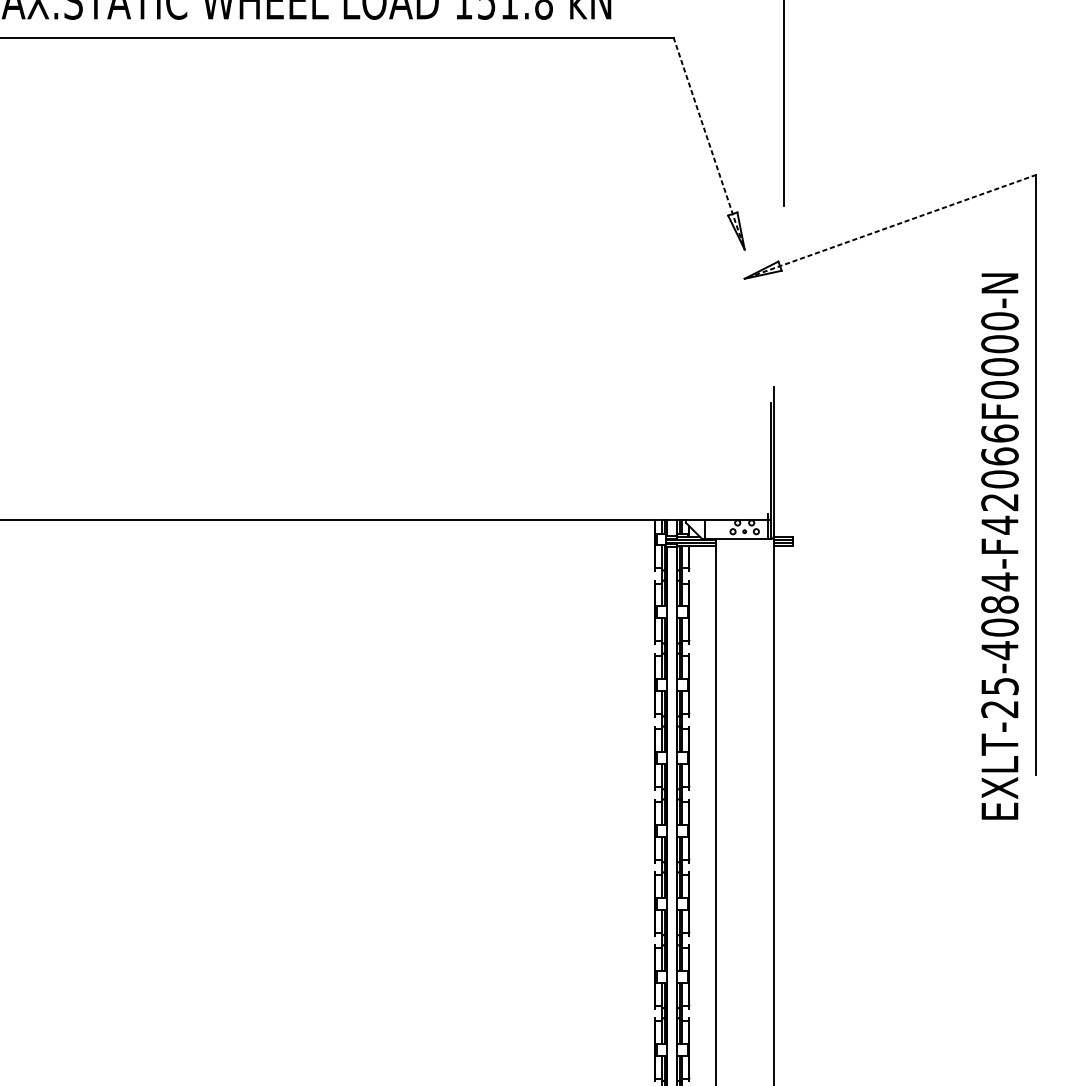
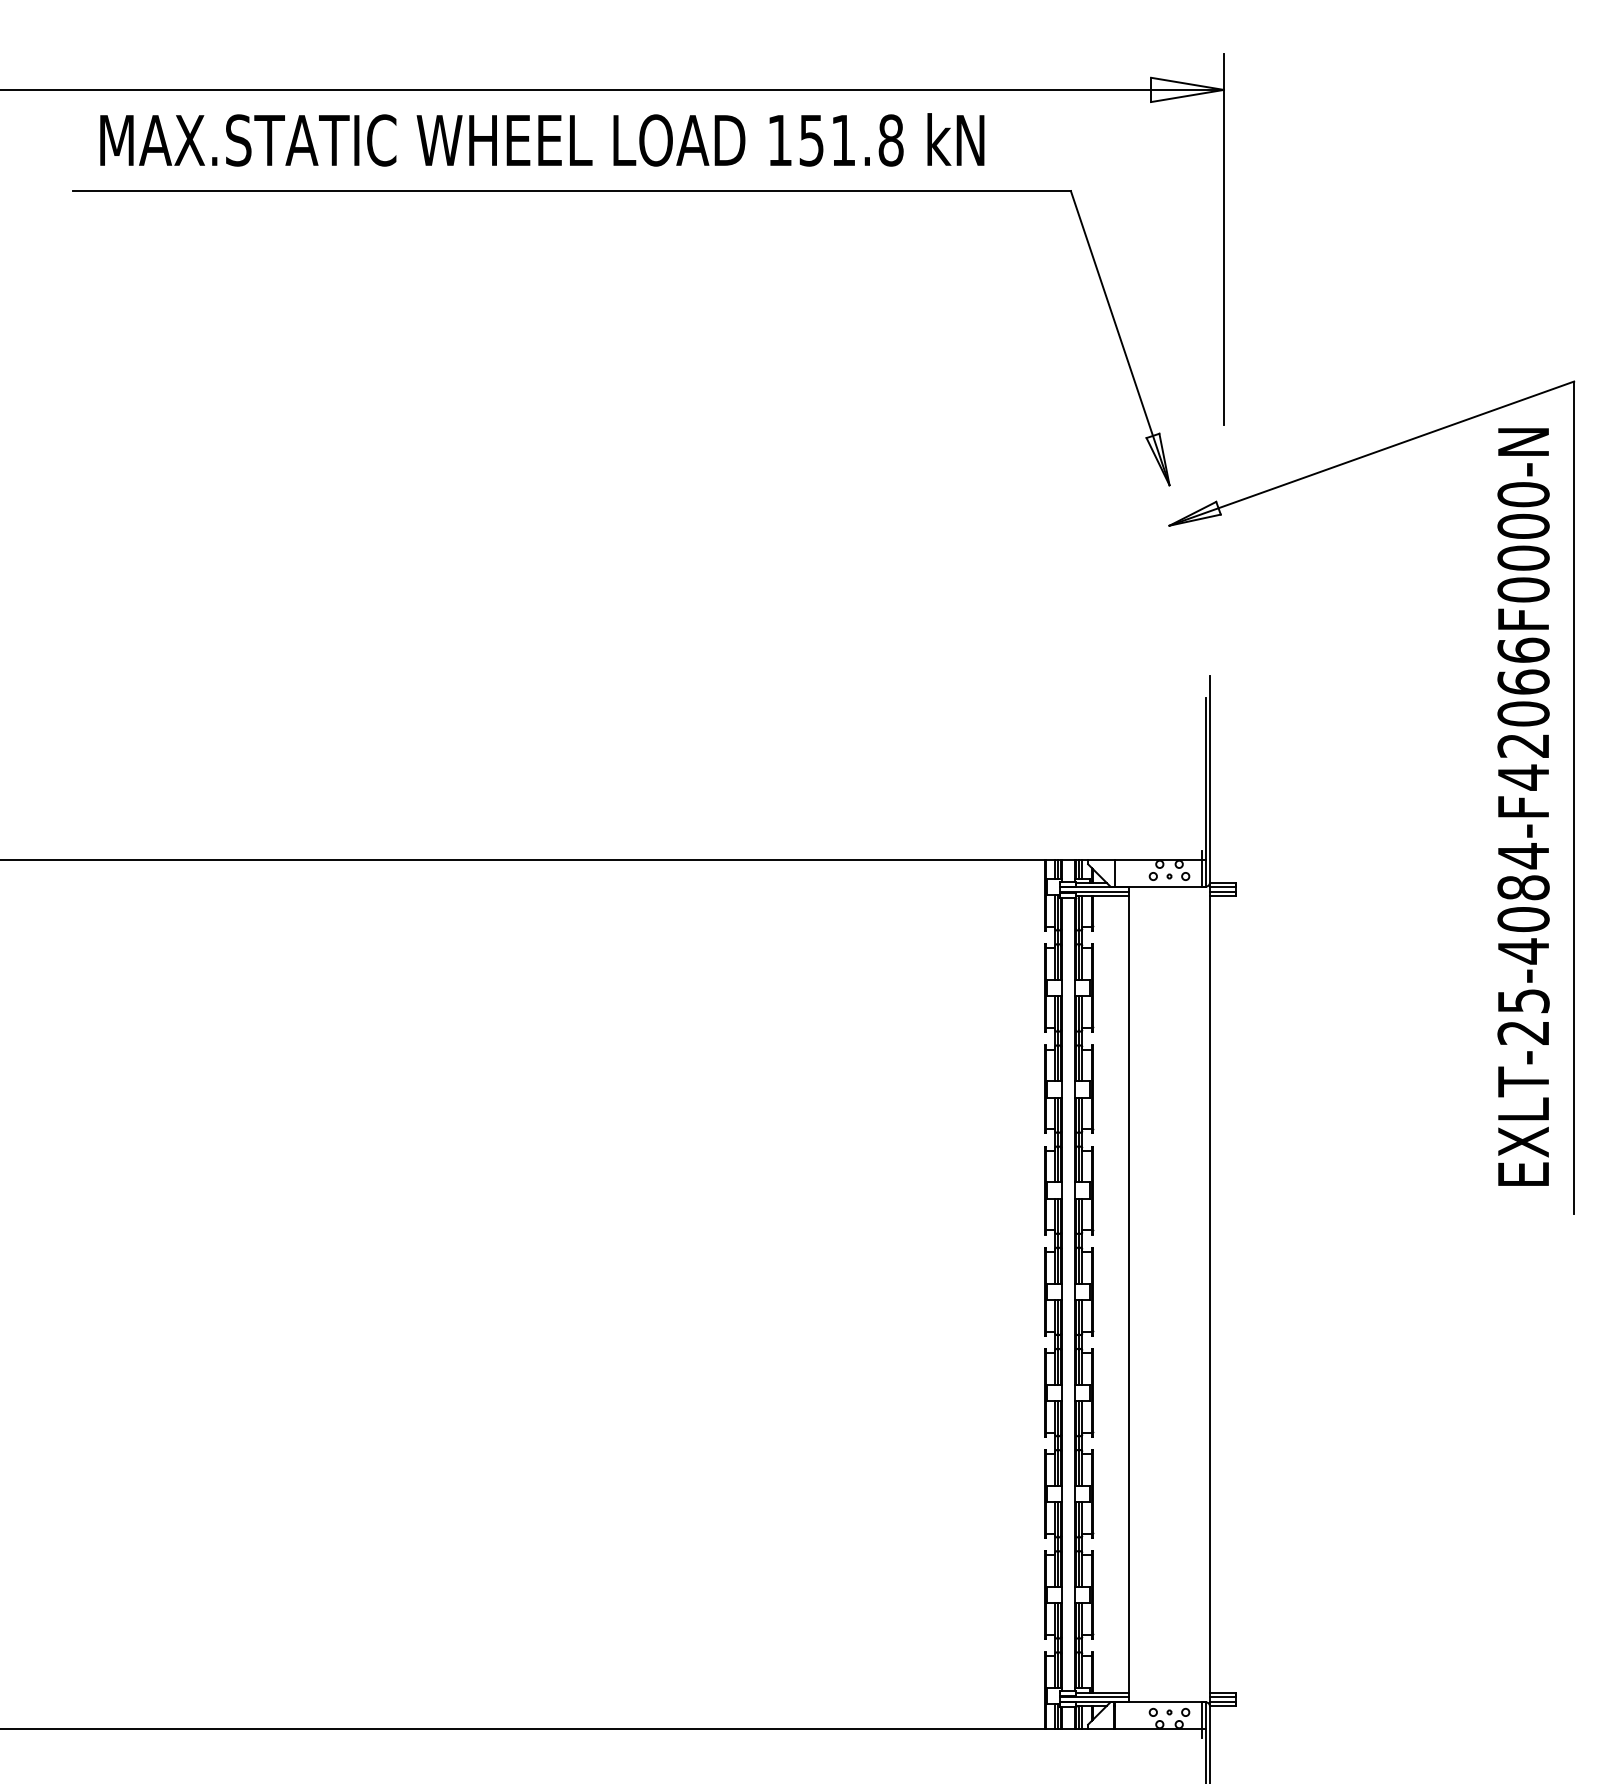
line: (709, 143) -> (1120, 338), dashed -> solid
line: (890, 226) -> (1371, 453), dashed -> solid
text: (999, 546) -> (1523, 806), moved

